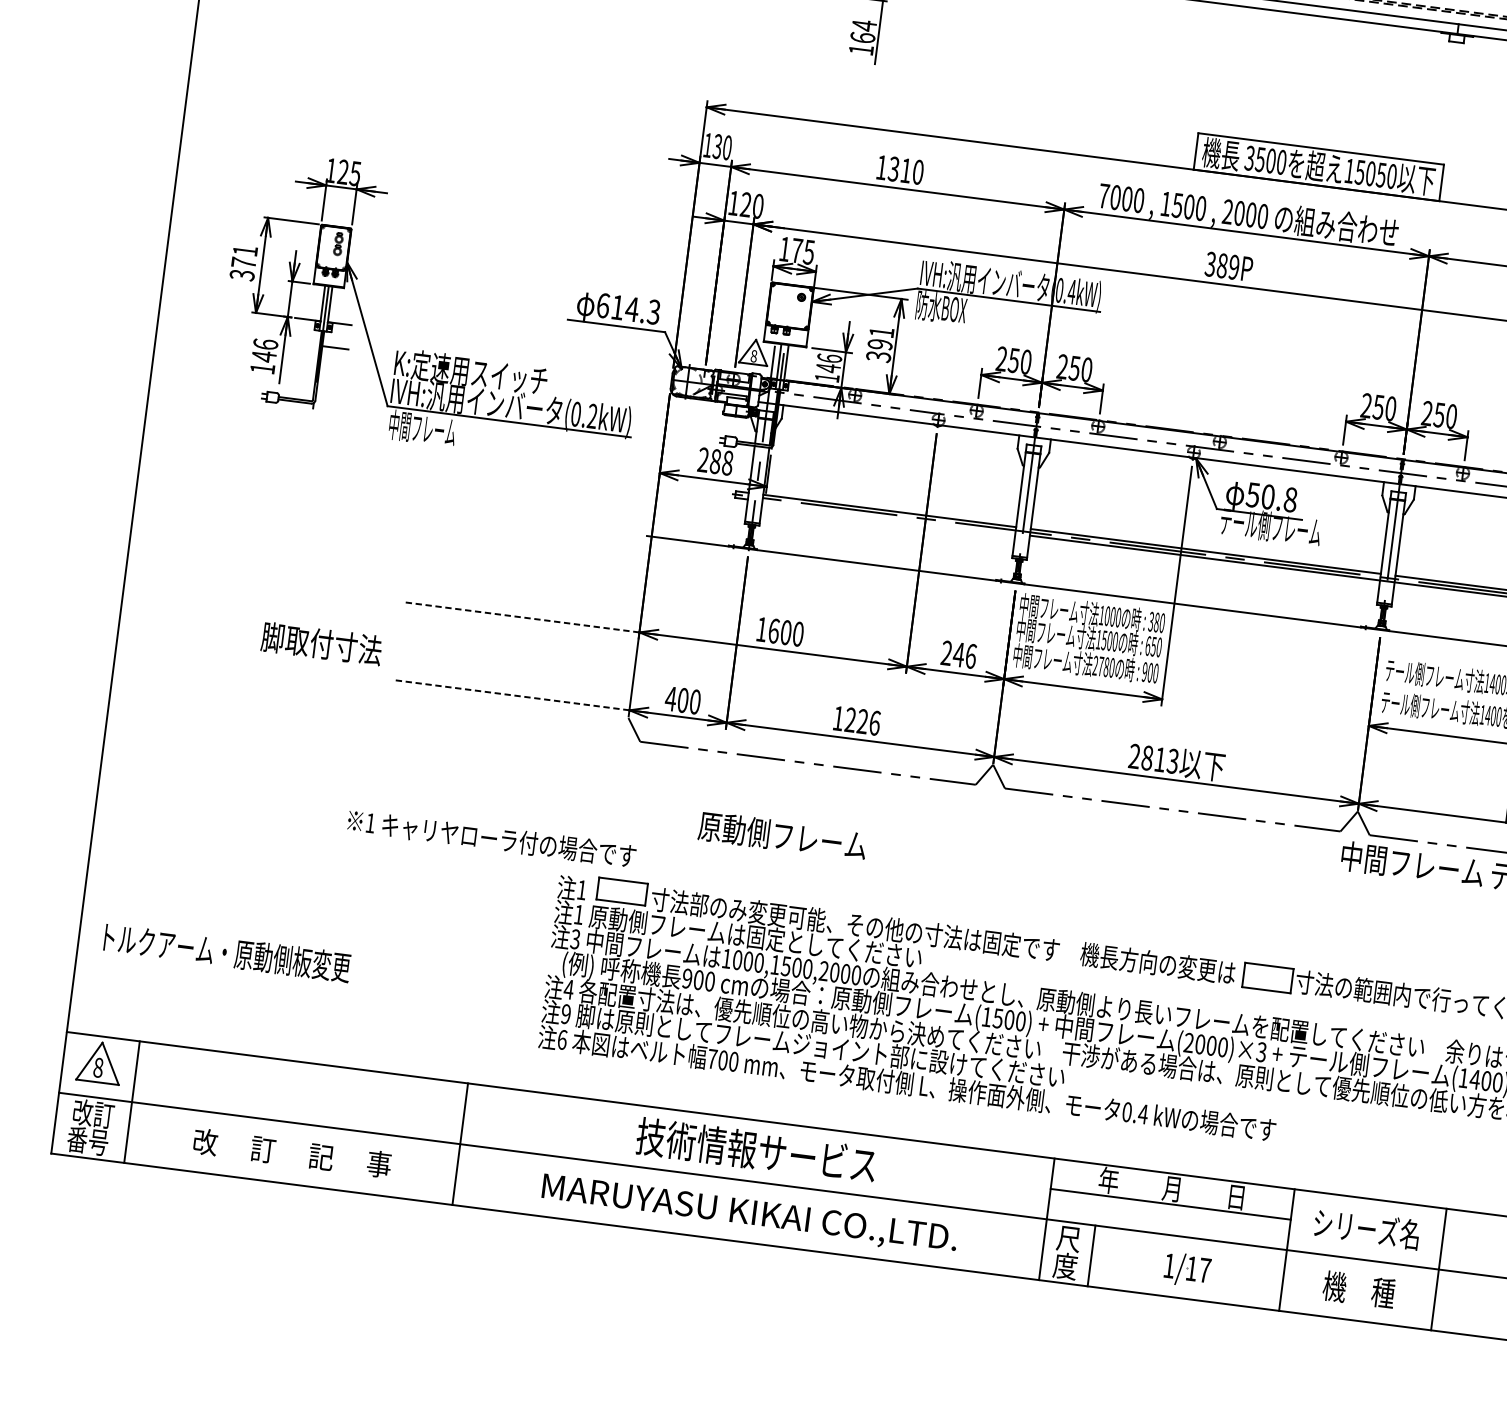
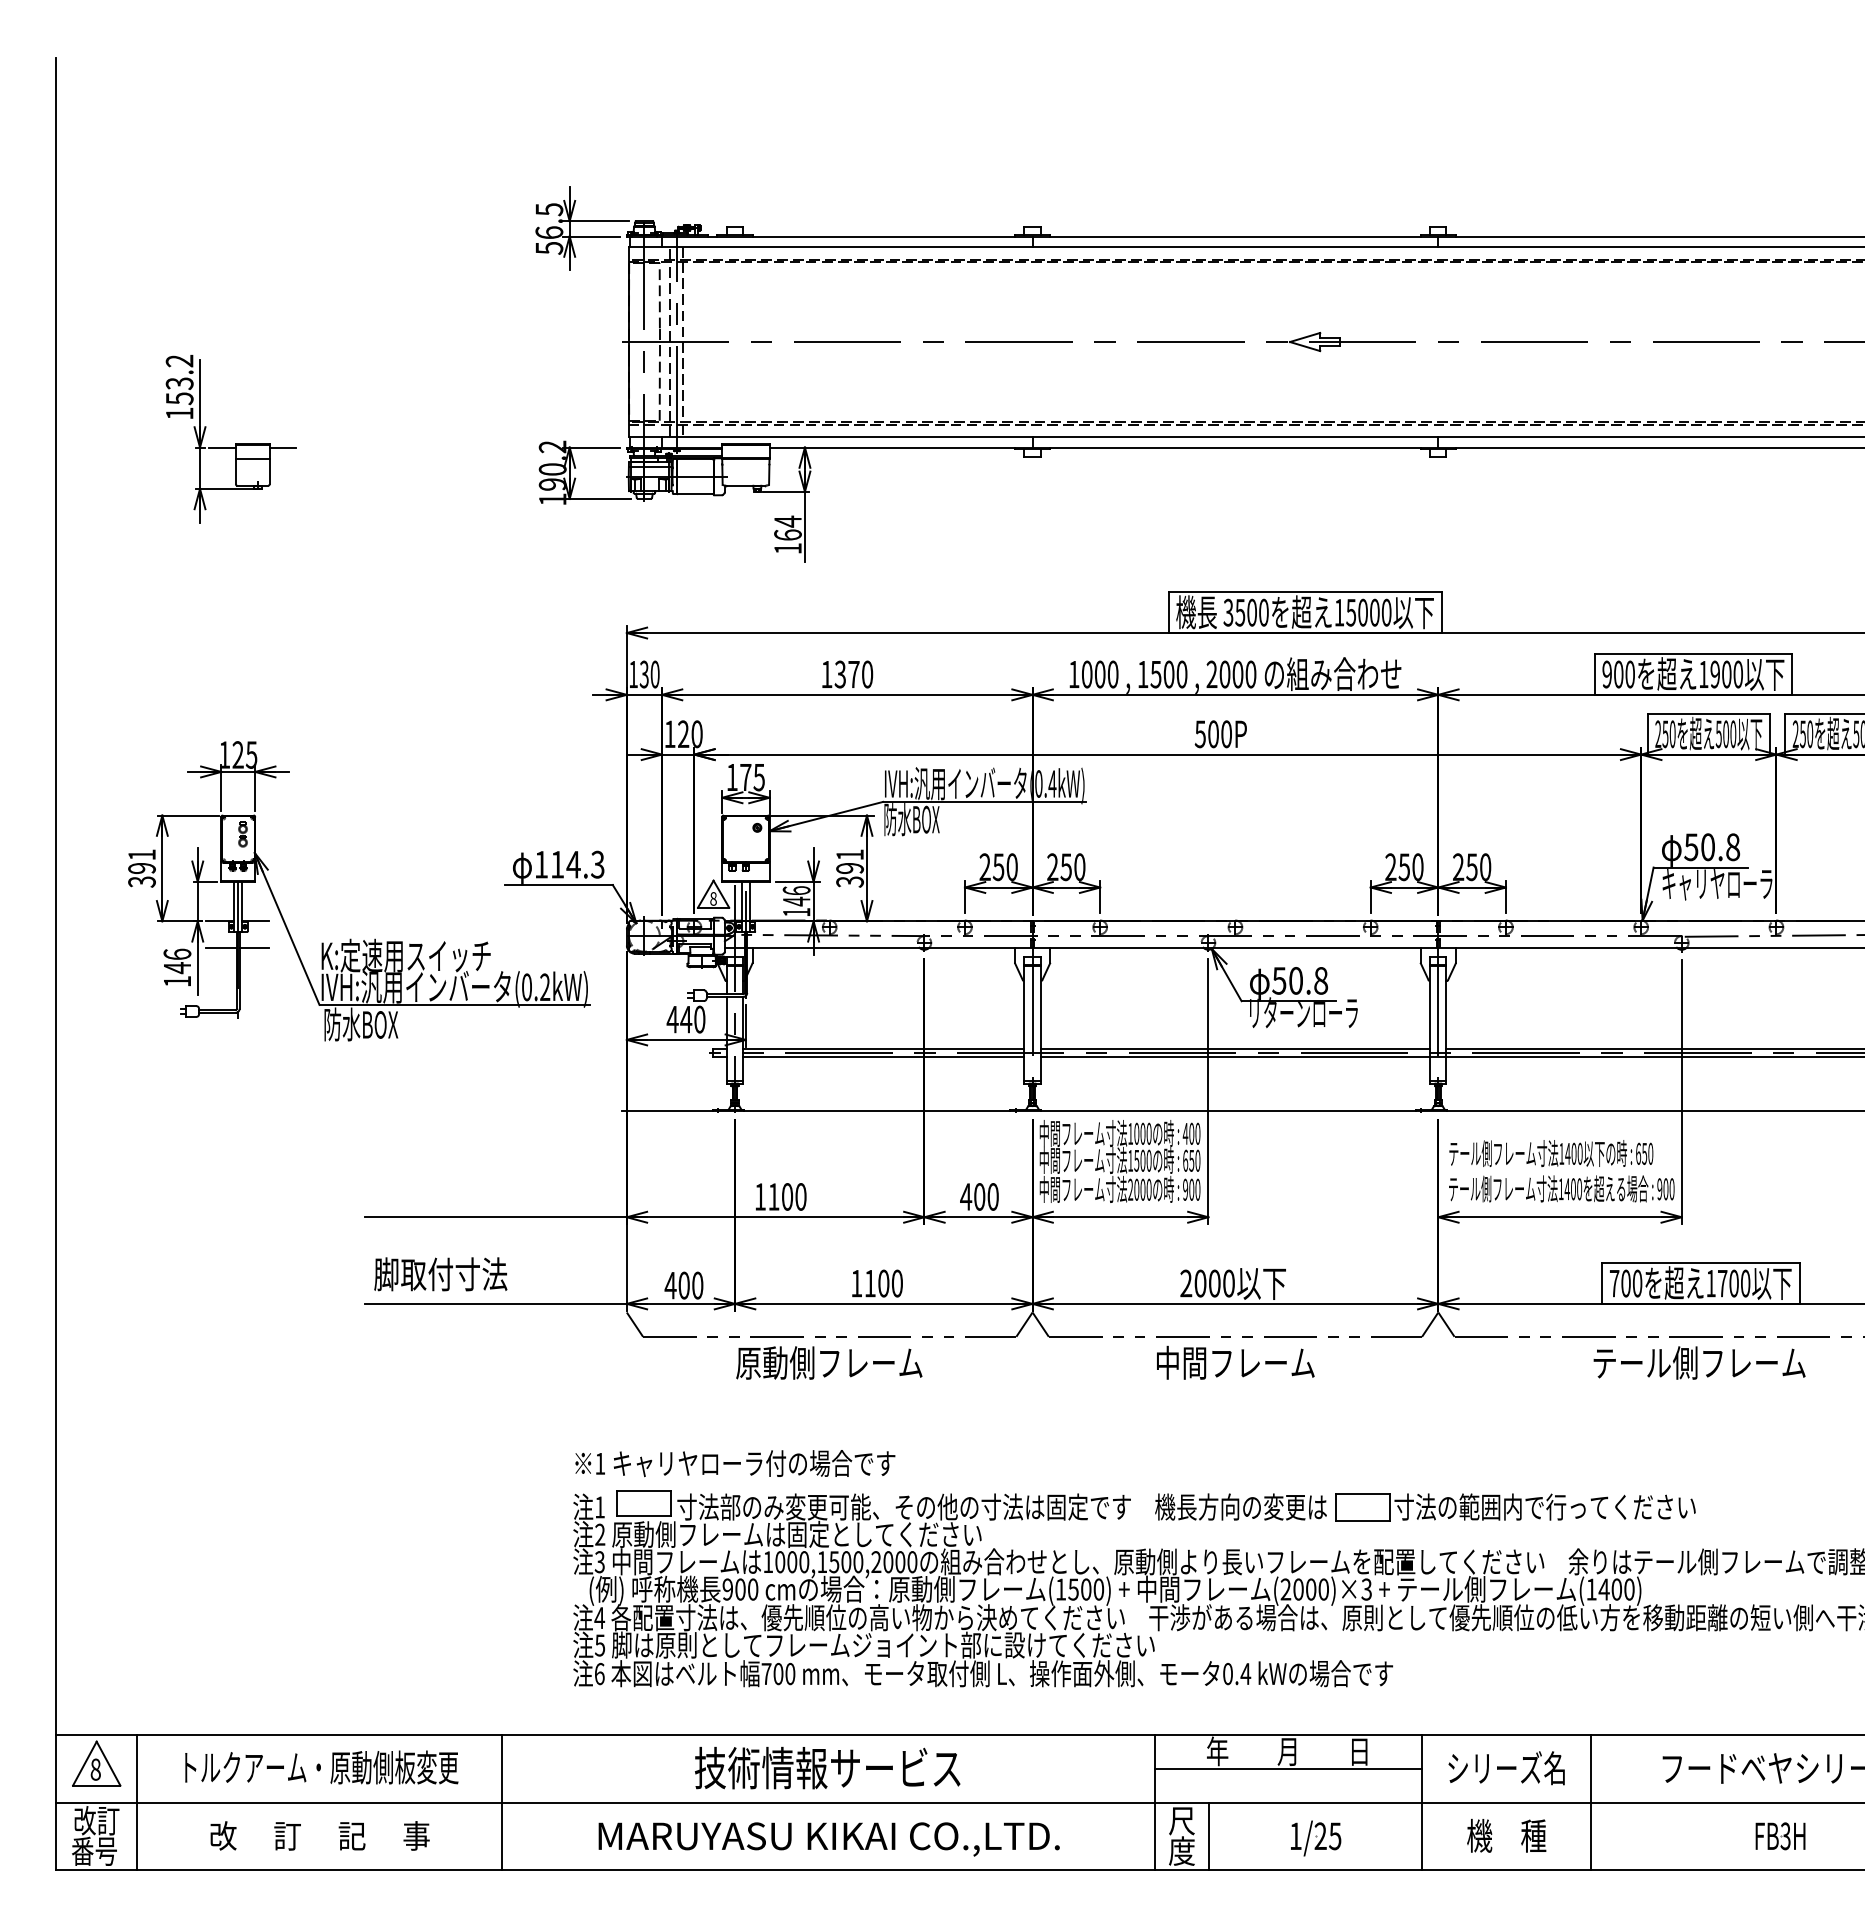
text: (905, 170) -> (853, 674), 1310 -> 1370
text: (1381, 174) -> (1374, 612), 15050 -> 15000
text: (1104, 196) -> (1074, 674), 7000 -> 1000
text: (243, 263) -> (141, 868), 371 -> 391
text: (1222, 266) -> (1213, 734), 389P -> 500P
text: (603, 305) -> (541, 864), 614.3 -> 114.3
line: (305, 344) -> (220, 948), added
text: (423, 428) -> (361, 1024), 中間フレーム -> 防水BOX
text: (714, 461) -> (685, 1019), 288 -> 440
line: (888, 517) -> (883, 1056), added
text: (1270, 526) -> (1302, 1012), テール側フレーム -> リターンローラ
line: (521, 617) -> (495, 1217), dashed -> solid
text: (1153, 621) -> (1188, 1133), 380 -> 400
text: (773, 630) -> (773, 1196), 1600 -> 1100
text: (321, 644) -> (440, 1274), moved
text: (958, 654) -> (979, 1196), 246 -> 400
text: (1103, 666) -> (1139, 1189), 2780 -> 2000
line: (511, 694) -> (495, 1303), dashed -> solid
text: (862, 721) -> (883, 1283), 1226 -> 1100
text: (1160, 759) -> (1214, 1283), 2813 -> 2000
text: (783, 835) -> (829, 1362), moved
text: (492, 838) -> (735, 1463), moved
text: (1412, 864) -> (1235, 1362), moved
text: (579, 914) -> (600, 1534), 1 -> 2
text: (227, 952) -> (321, 1767), moved
text: (566, 1014) -> (600, 1645), 9 -> 5
text: (1197, 1269) -> (1327, 1836), 1/17 -> 1/25

